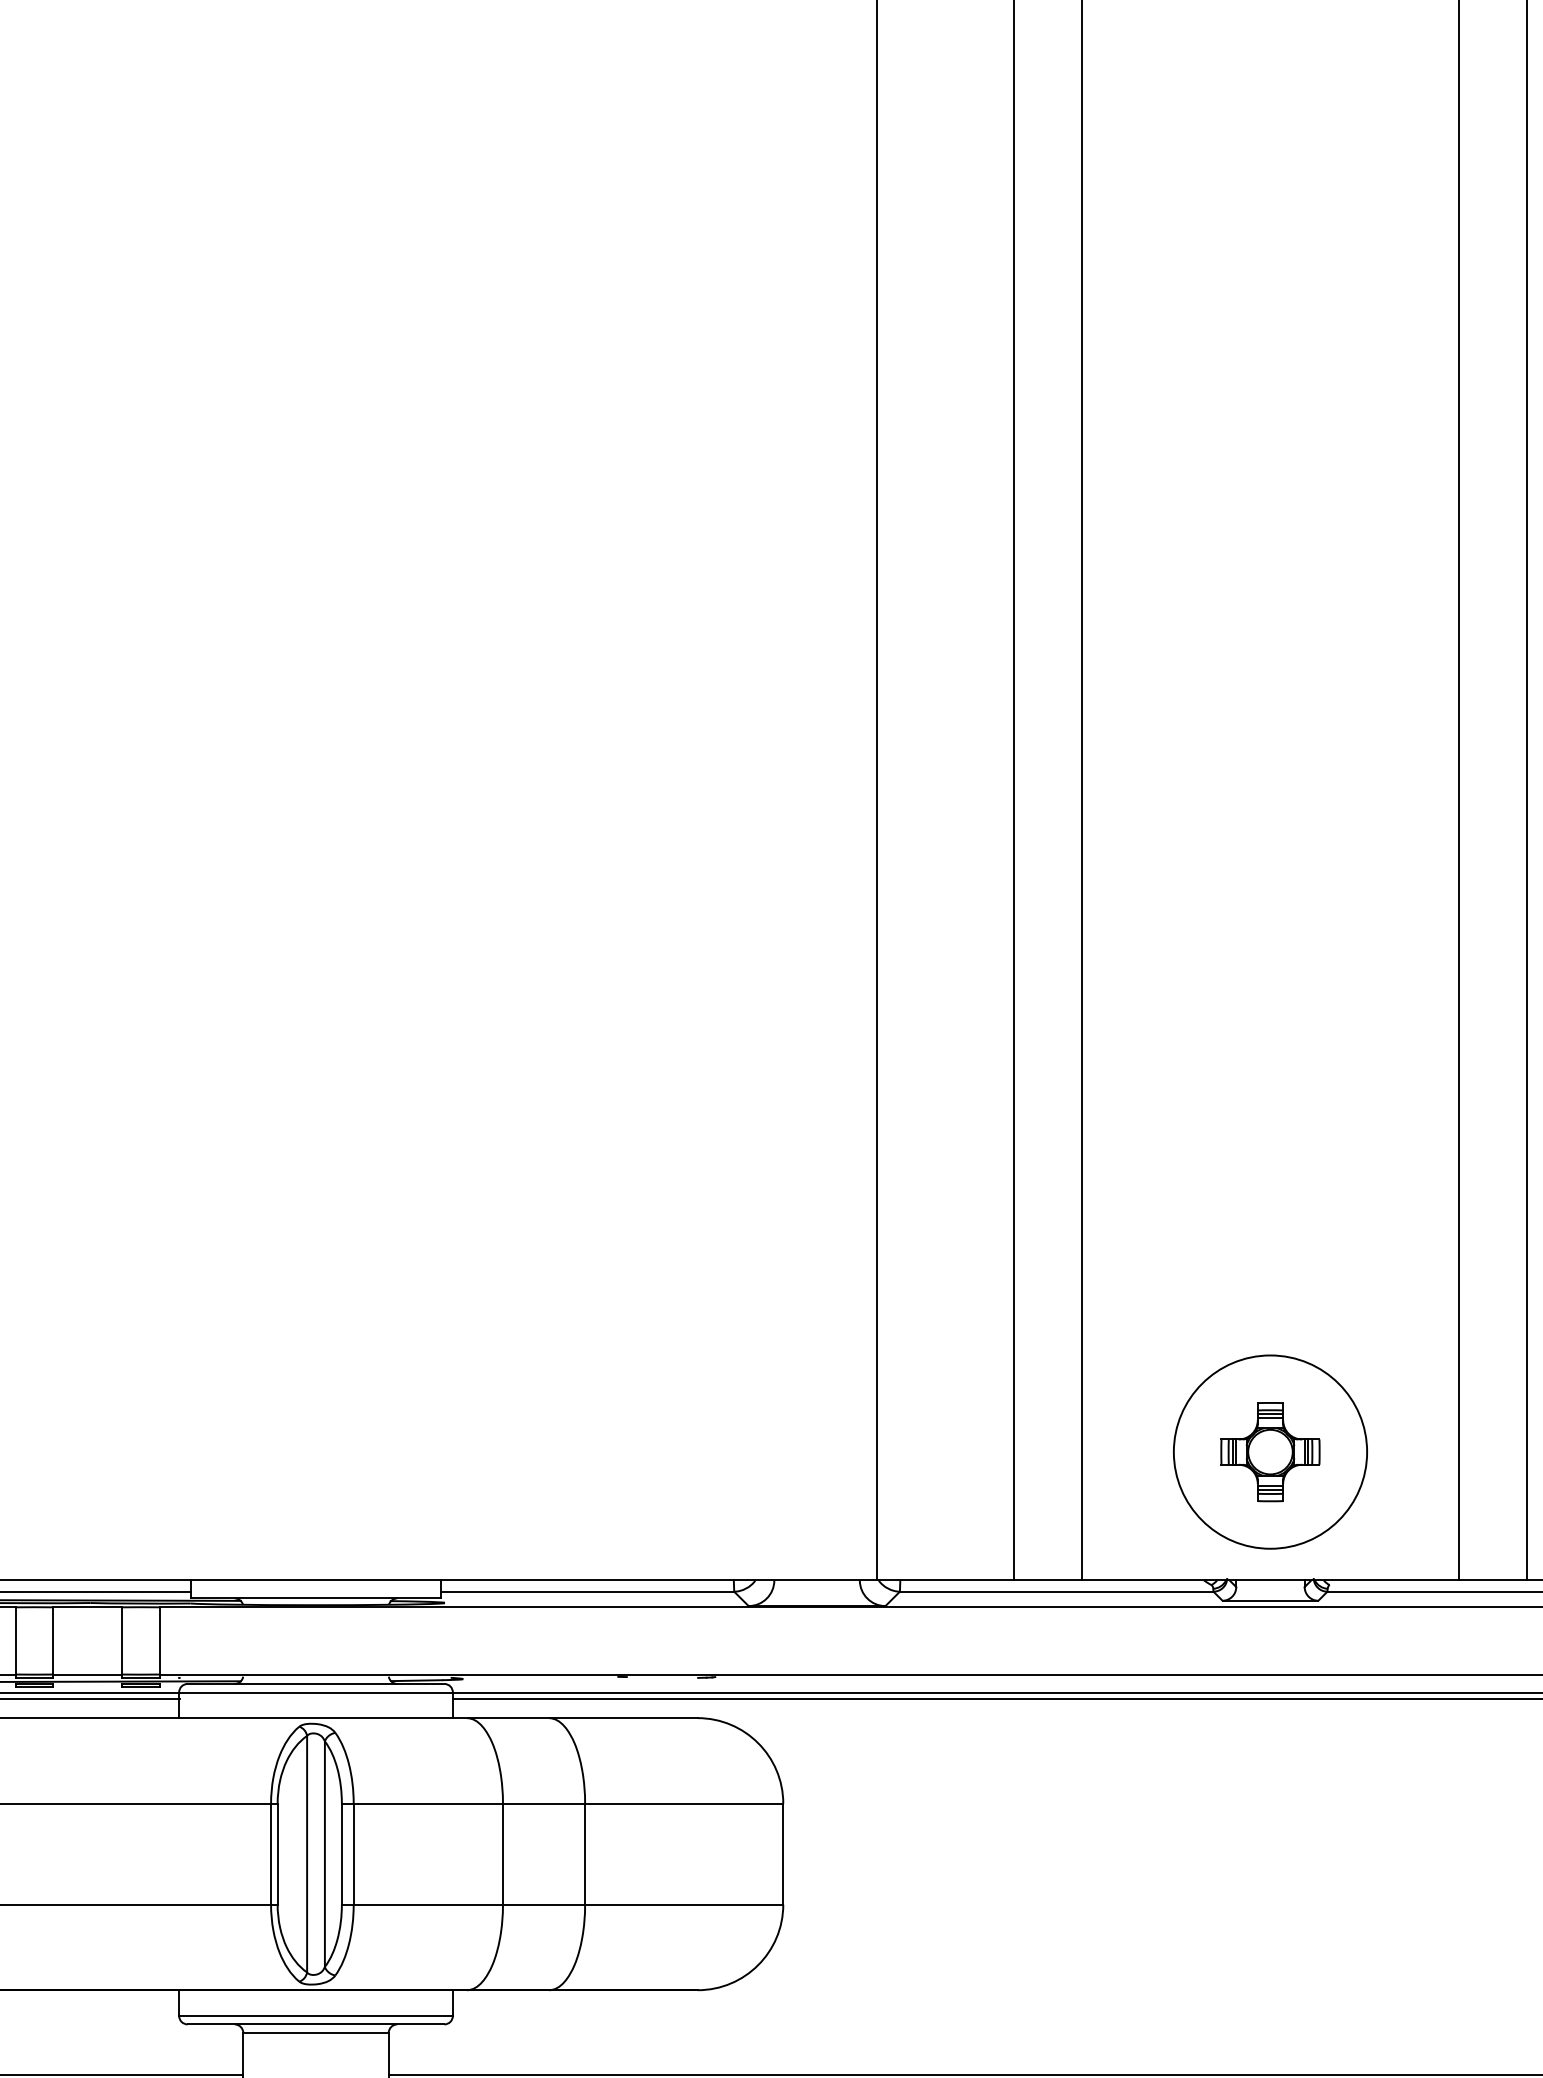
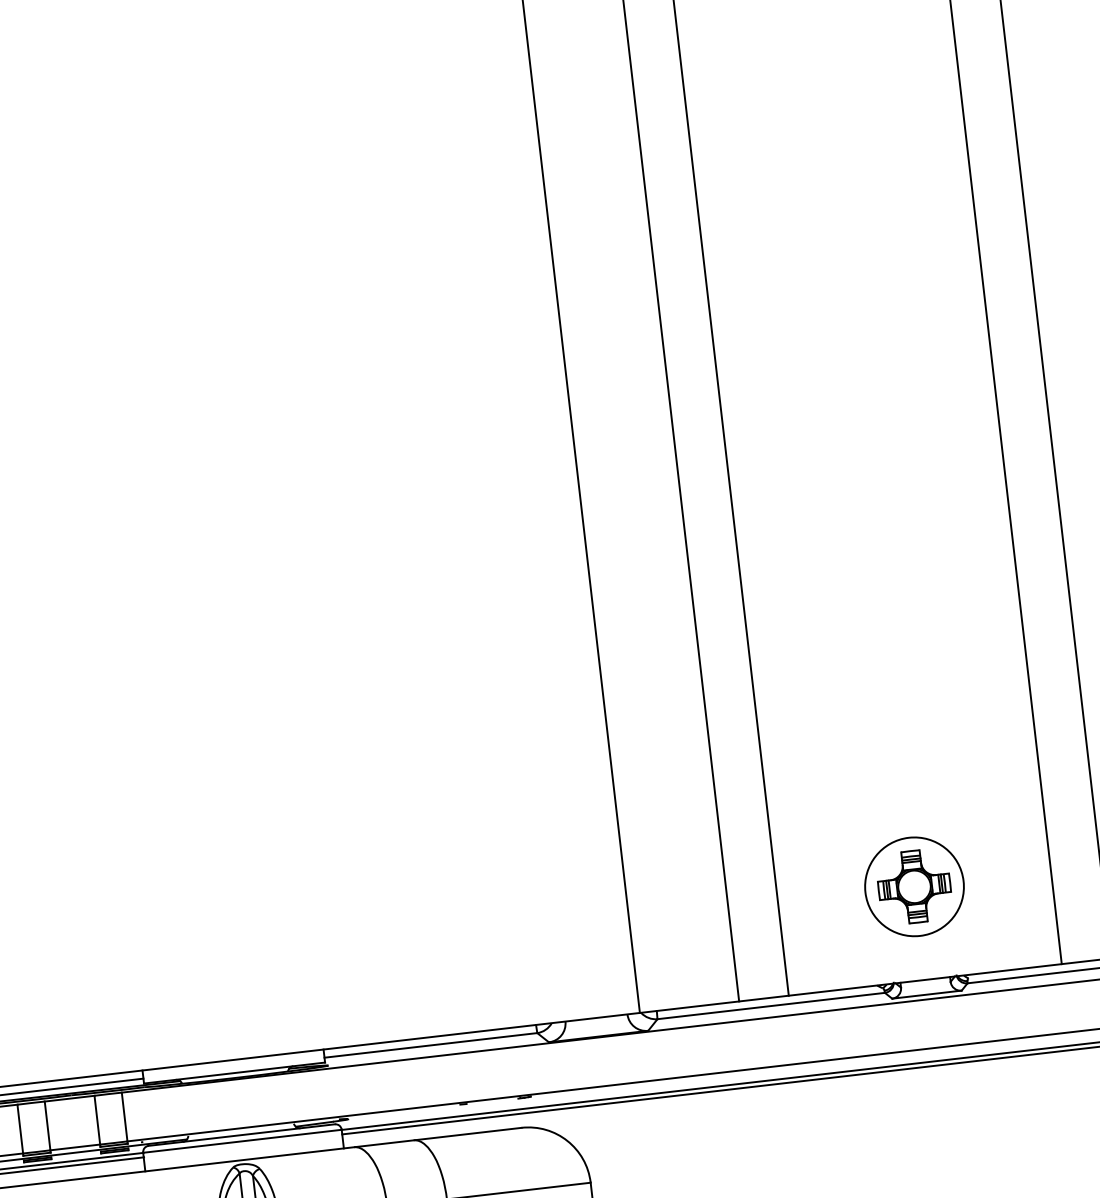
circle: (1270, 1451) -> (914, 886), size x0.7

